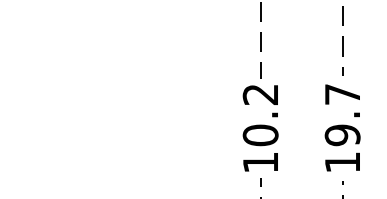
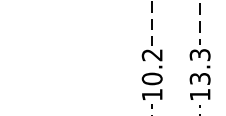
text: (341, 115) -> (199, 67), 19.7 -> 13.3

